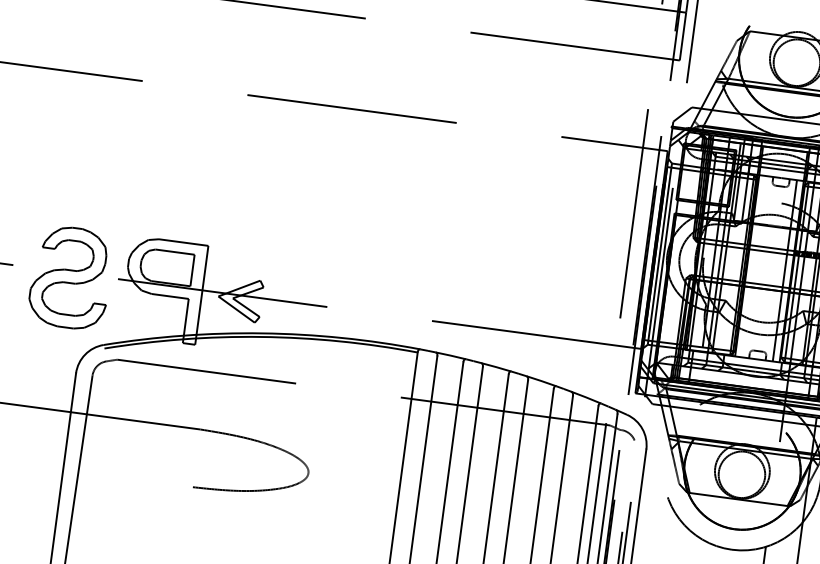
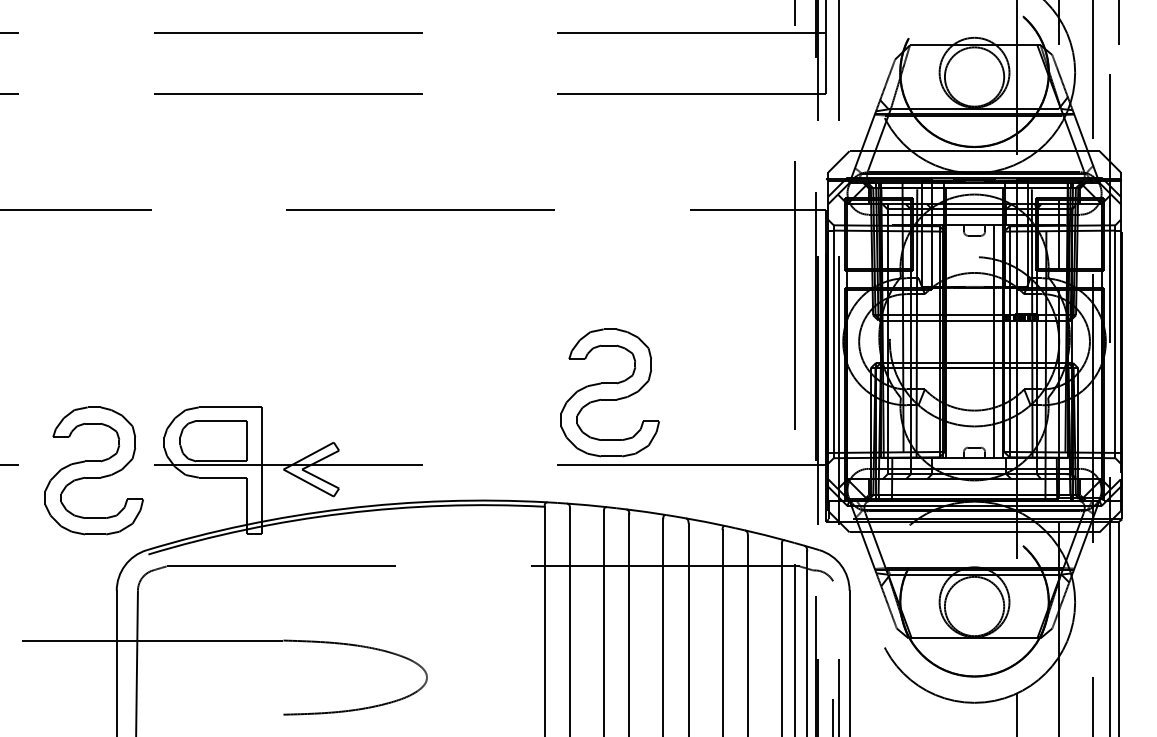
part: (480, 270) -> (609, 392), added

